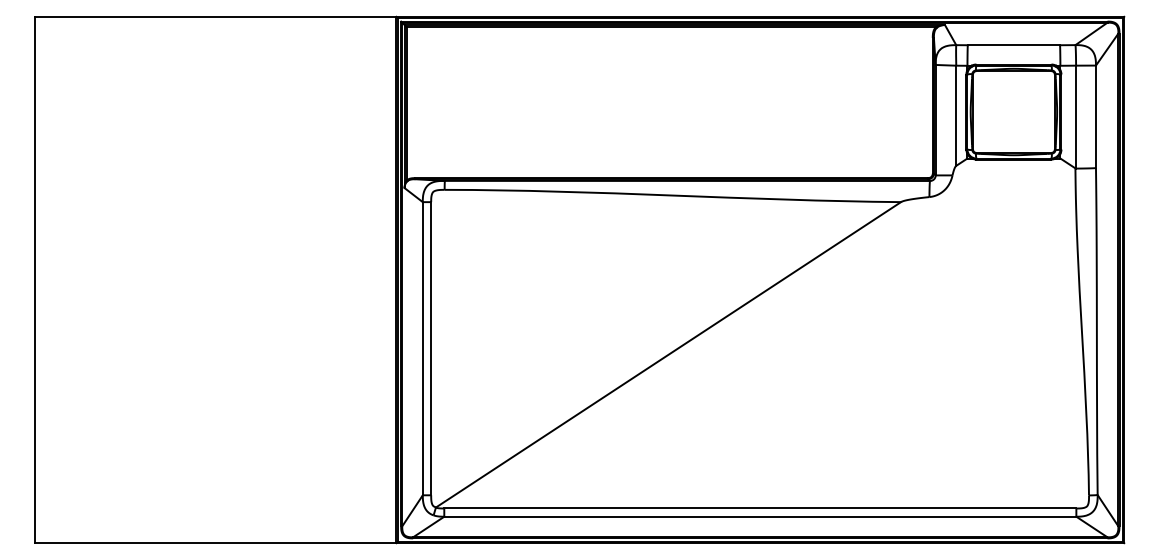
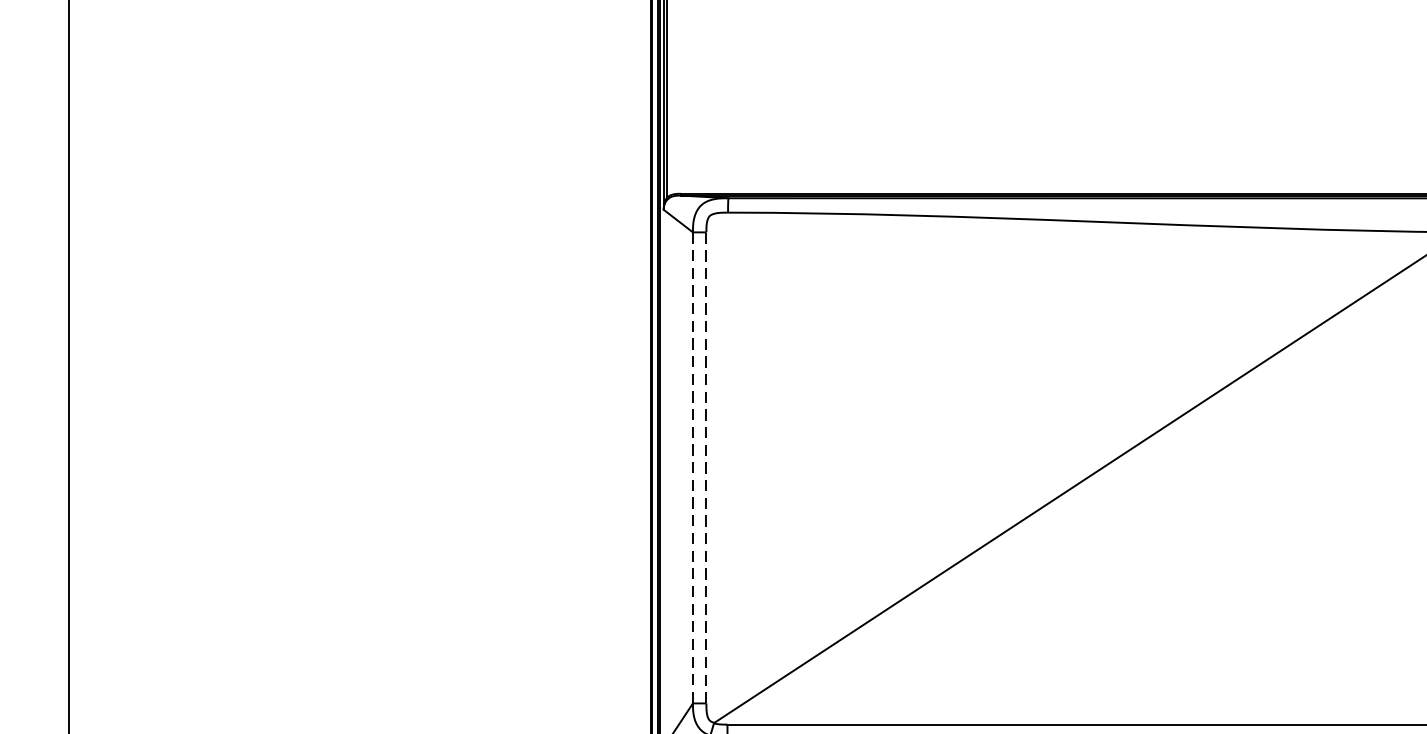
line: (422, 348) -> (692, 467), solid -> dashed
line: (431, 348) -> (706, 467), solid -> dashed

